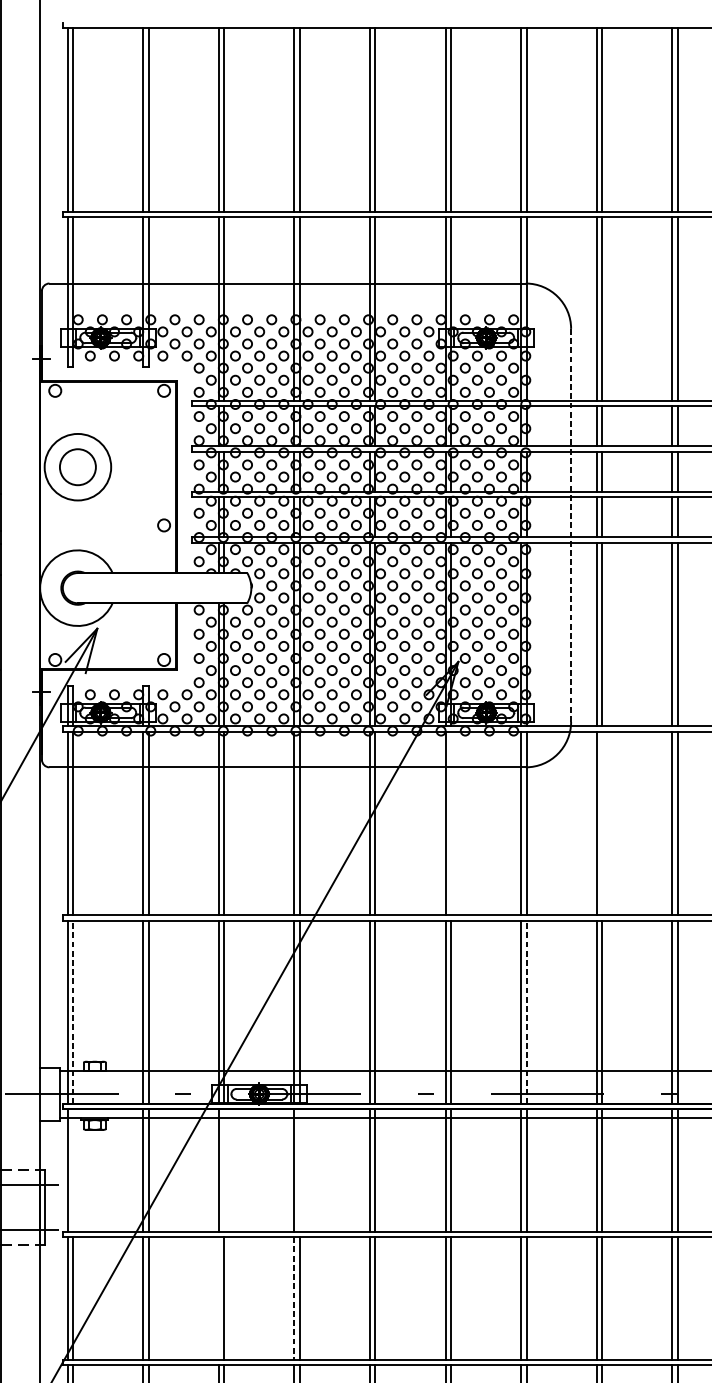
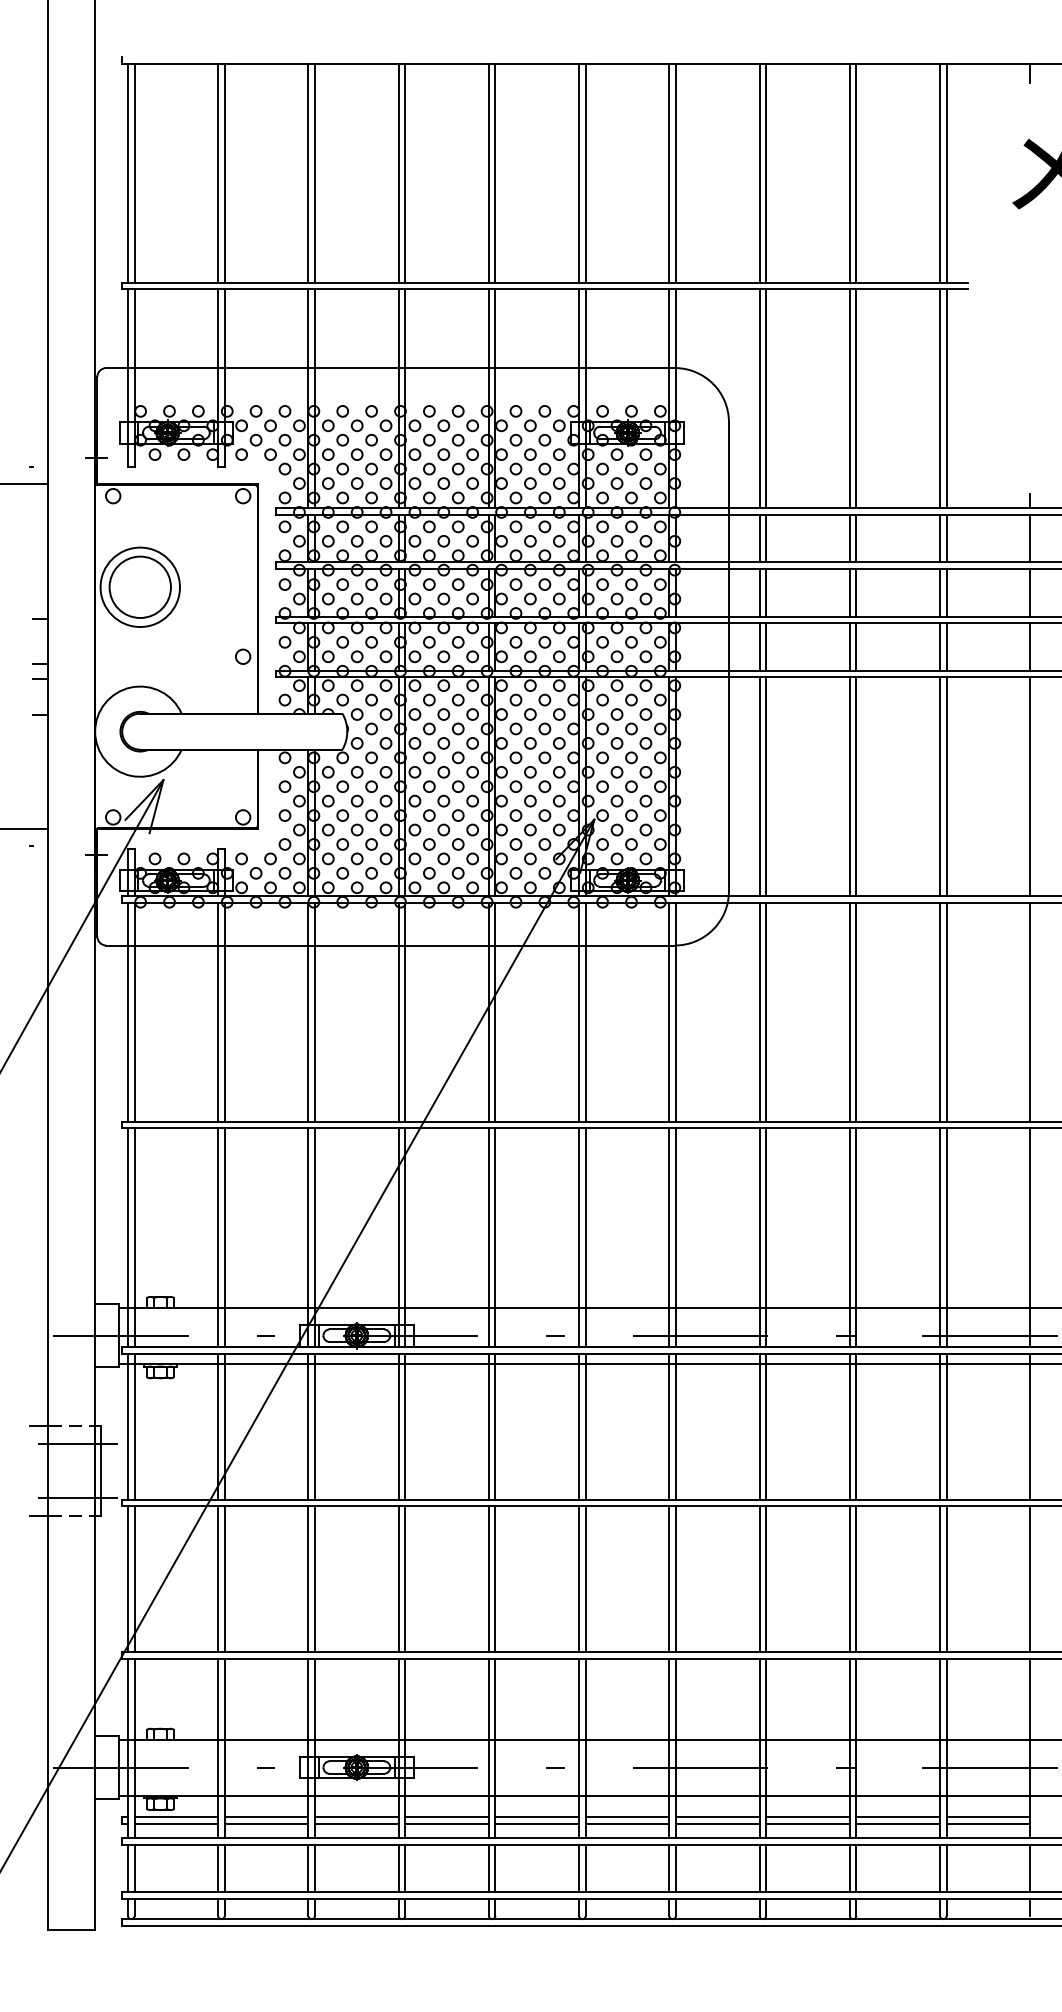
circle: (77, 466) -> (139, 586), size x1.43
line: (570, 525) -> (728, 656), dashed -> solid
line: (450, 822) -> (585, 1011), added
line: (602, 822) -> (766, 1011), added
line: (73, 1011) -> (134, 1237), dashed -> solid
line: (526, 1011) -> (675, 1237), dashed -> solid
line: (73, 1170) -> (134, 1426), added
line: (223, 1170) -> (314, 1426), added
line: (300, 1170) -> (405, 1426), added
line: (218, 1298) -> (308, 1579), added
line: (294, 1298) -> (398, 1579), dashed -> solid

